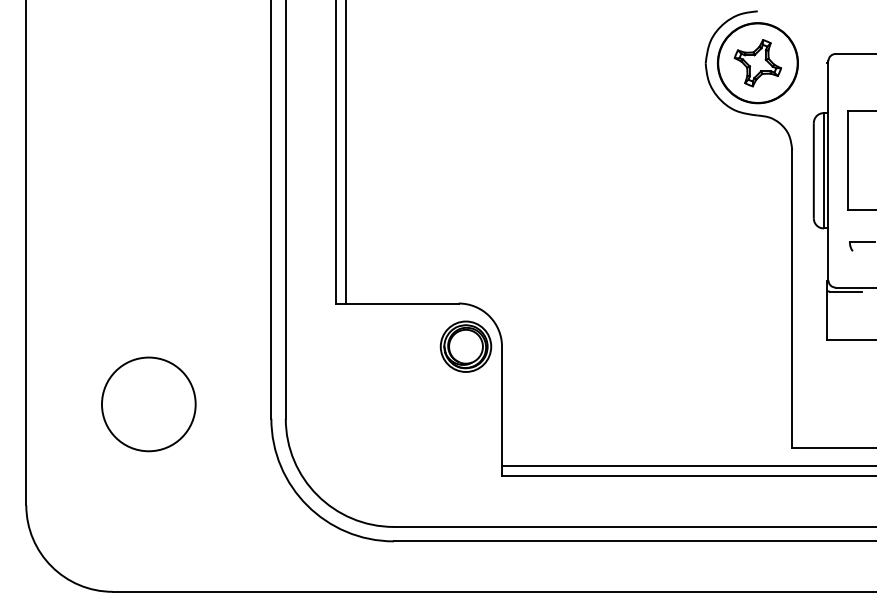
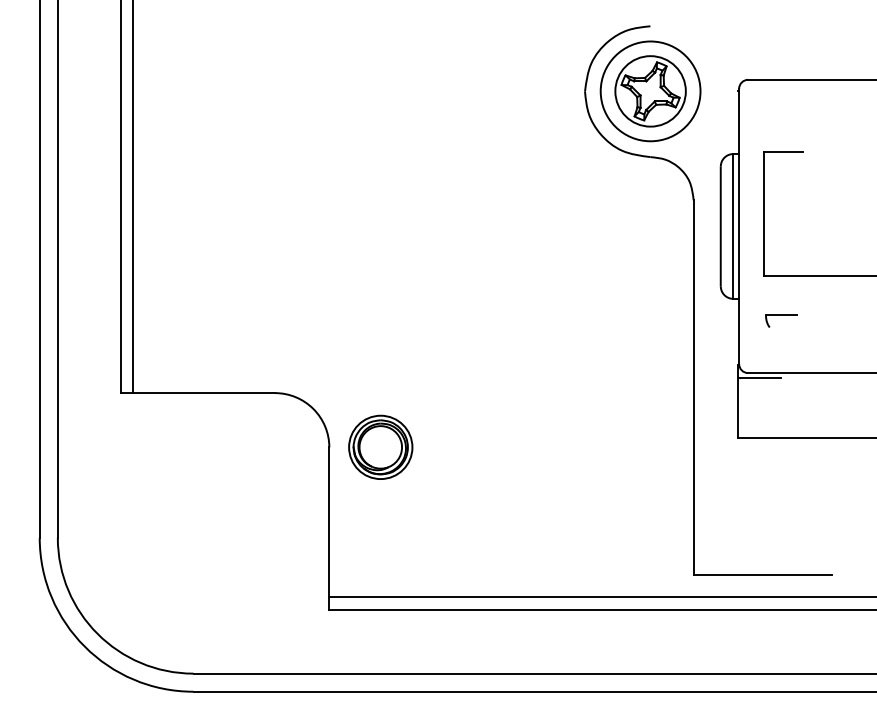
circle: (757, 63) -> (650, 91), size x0.7
part: (465, 346) -> (380, 447), moved

